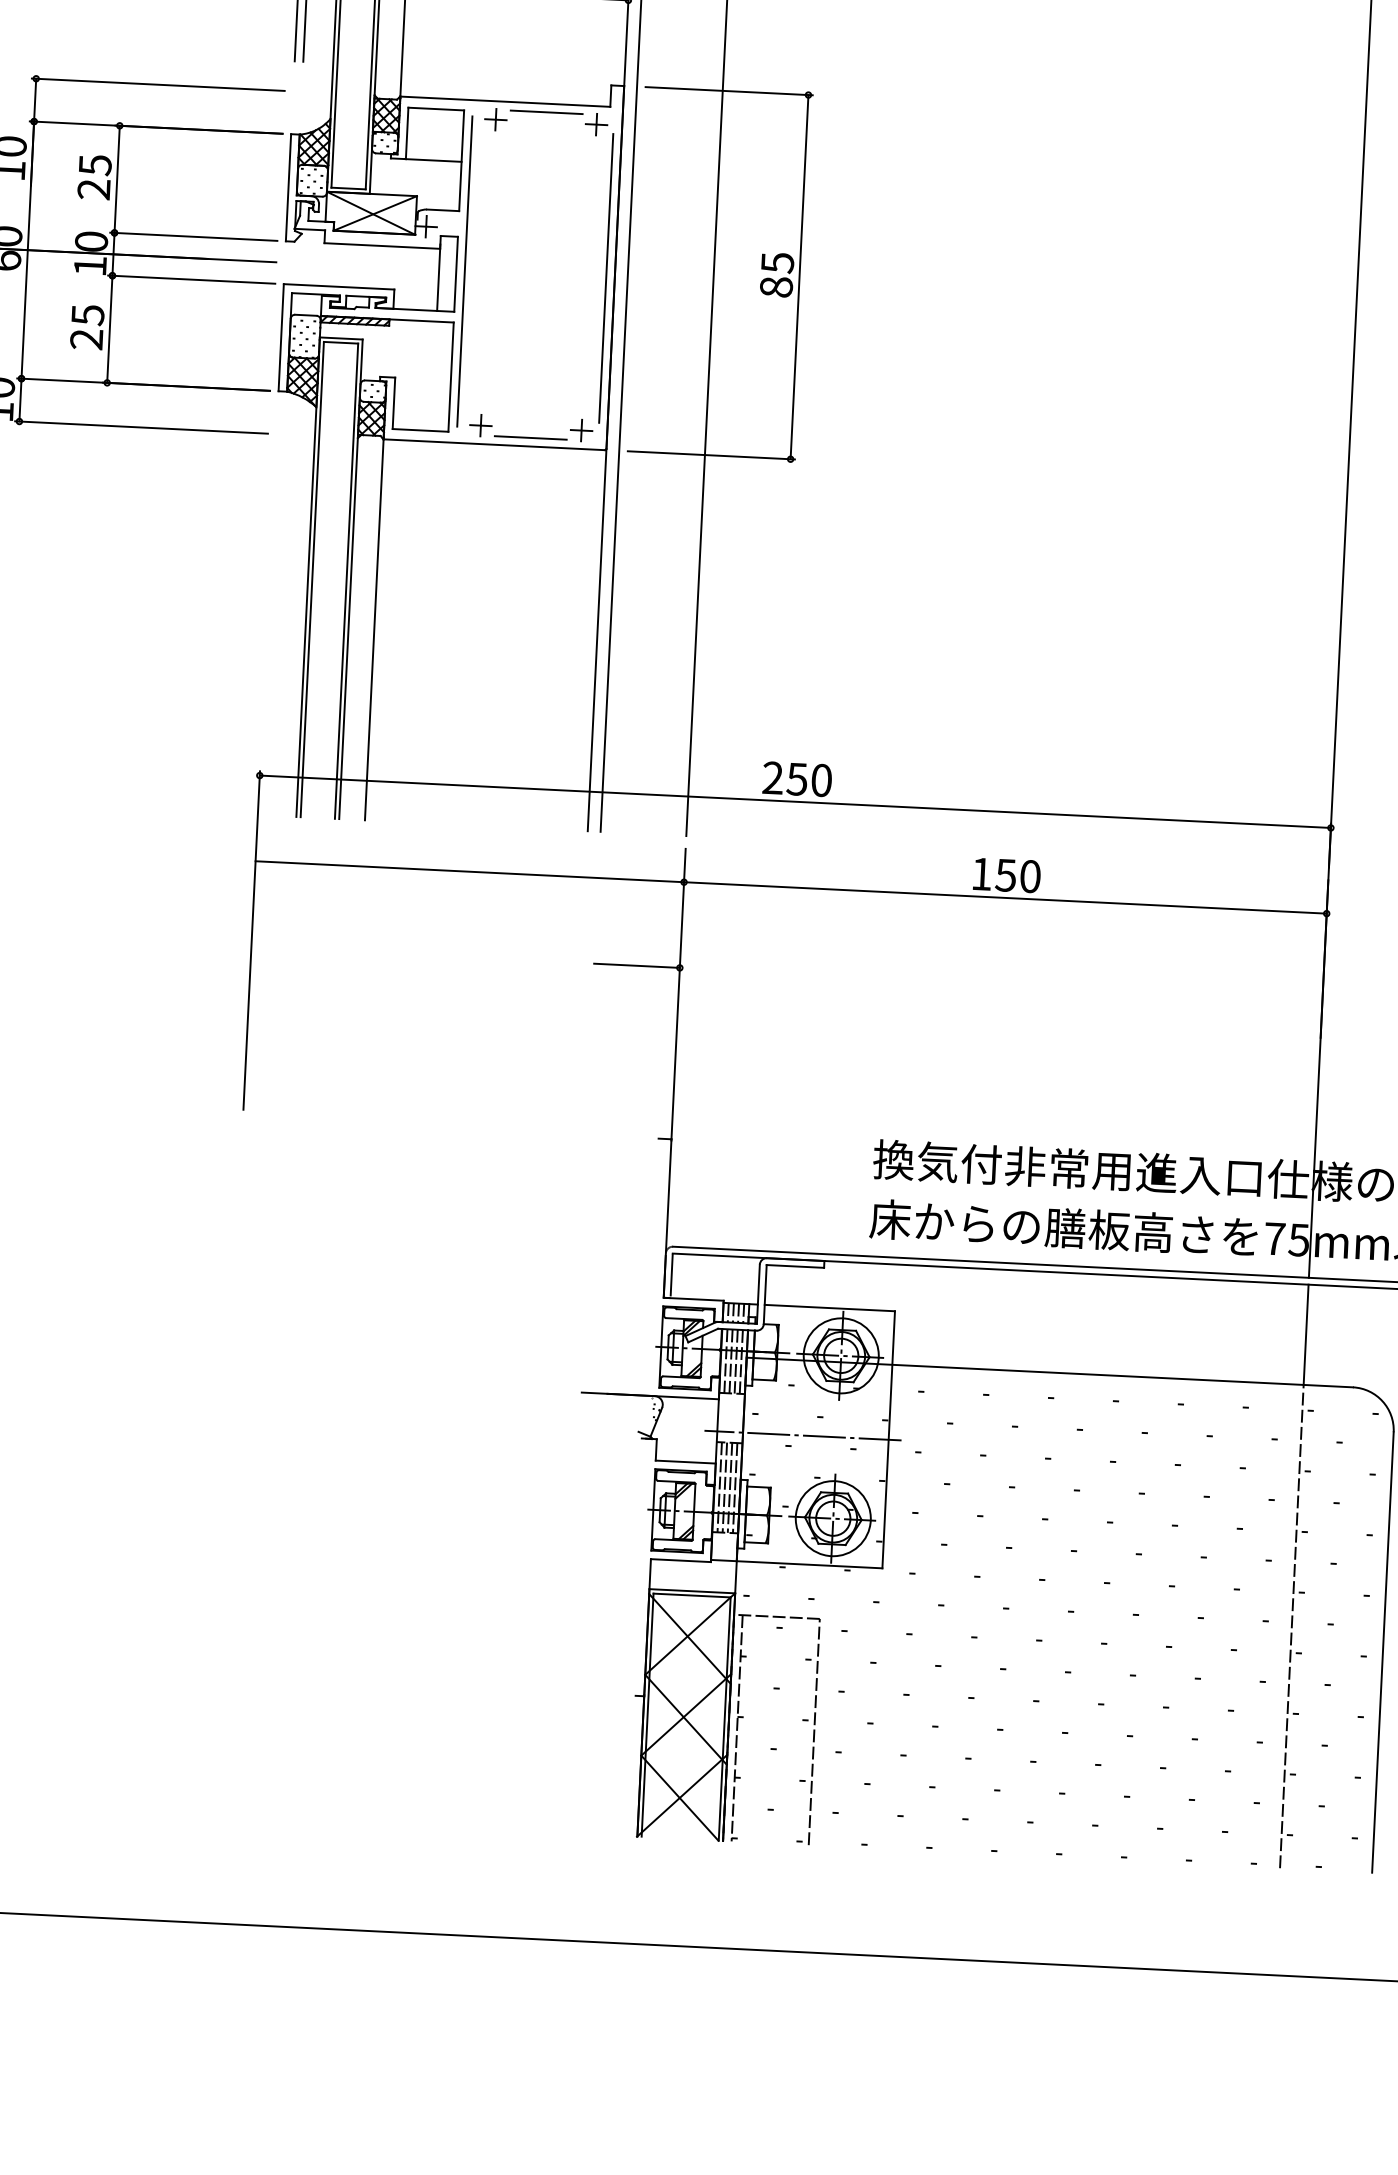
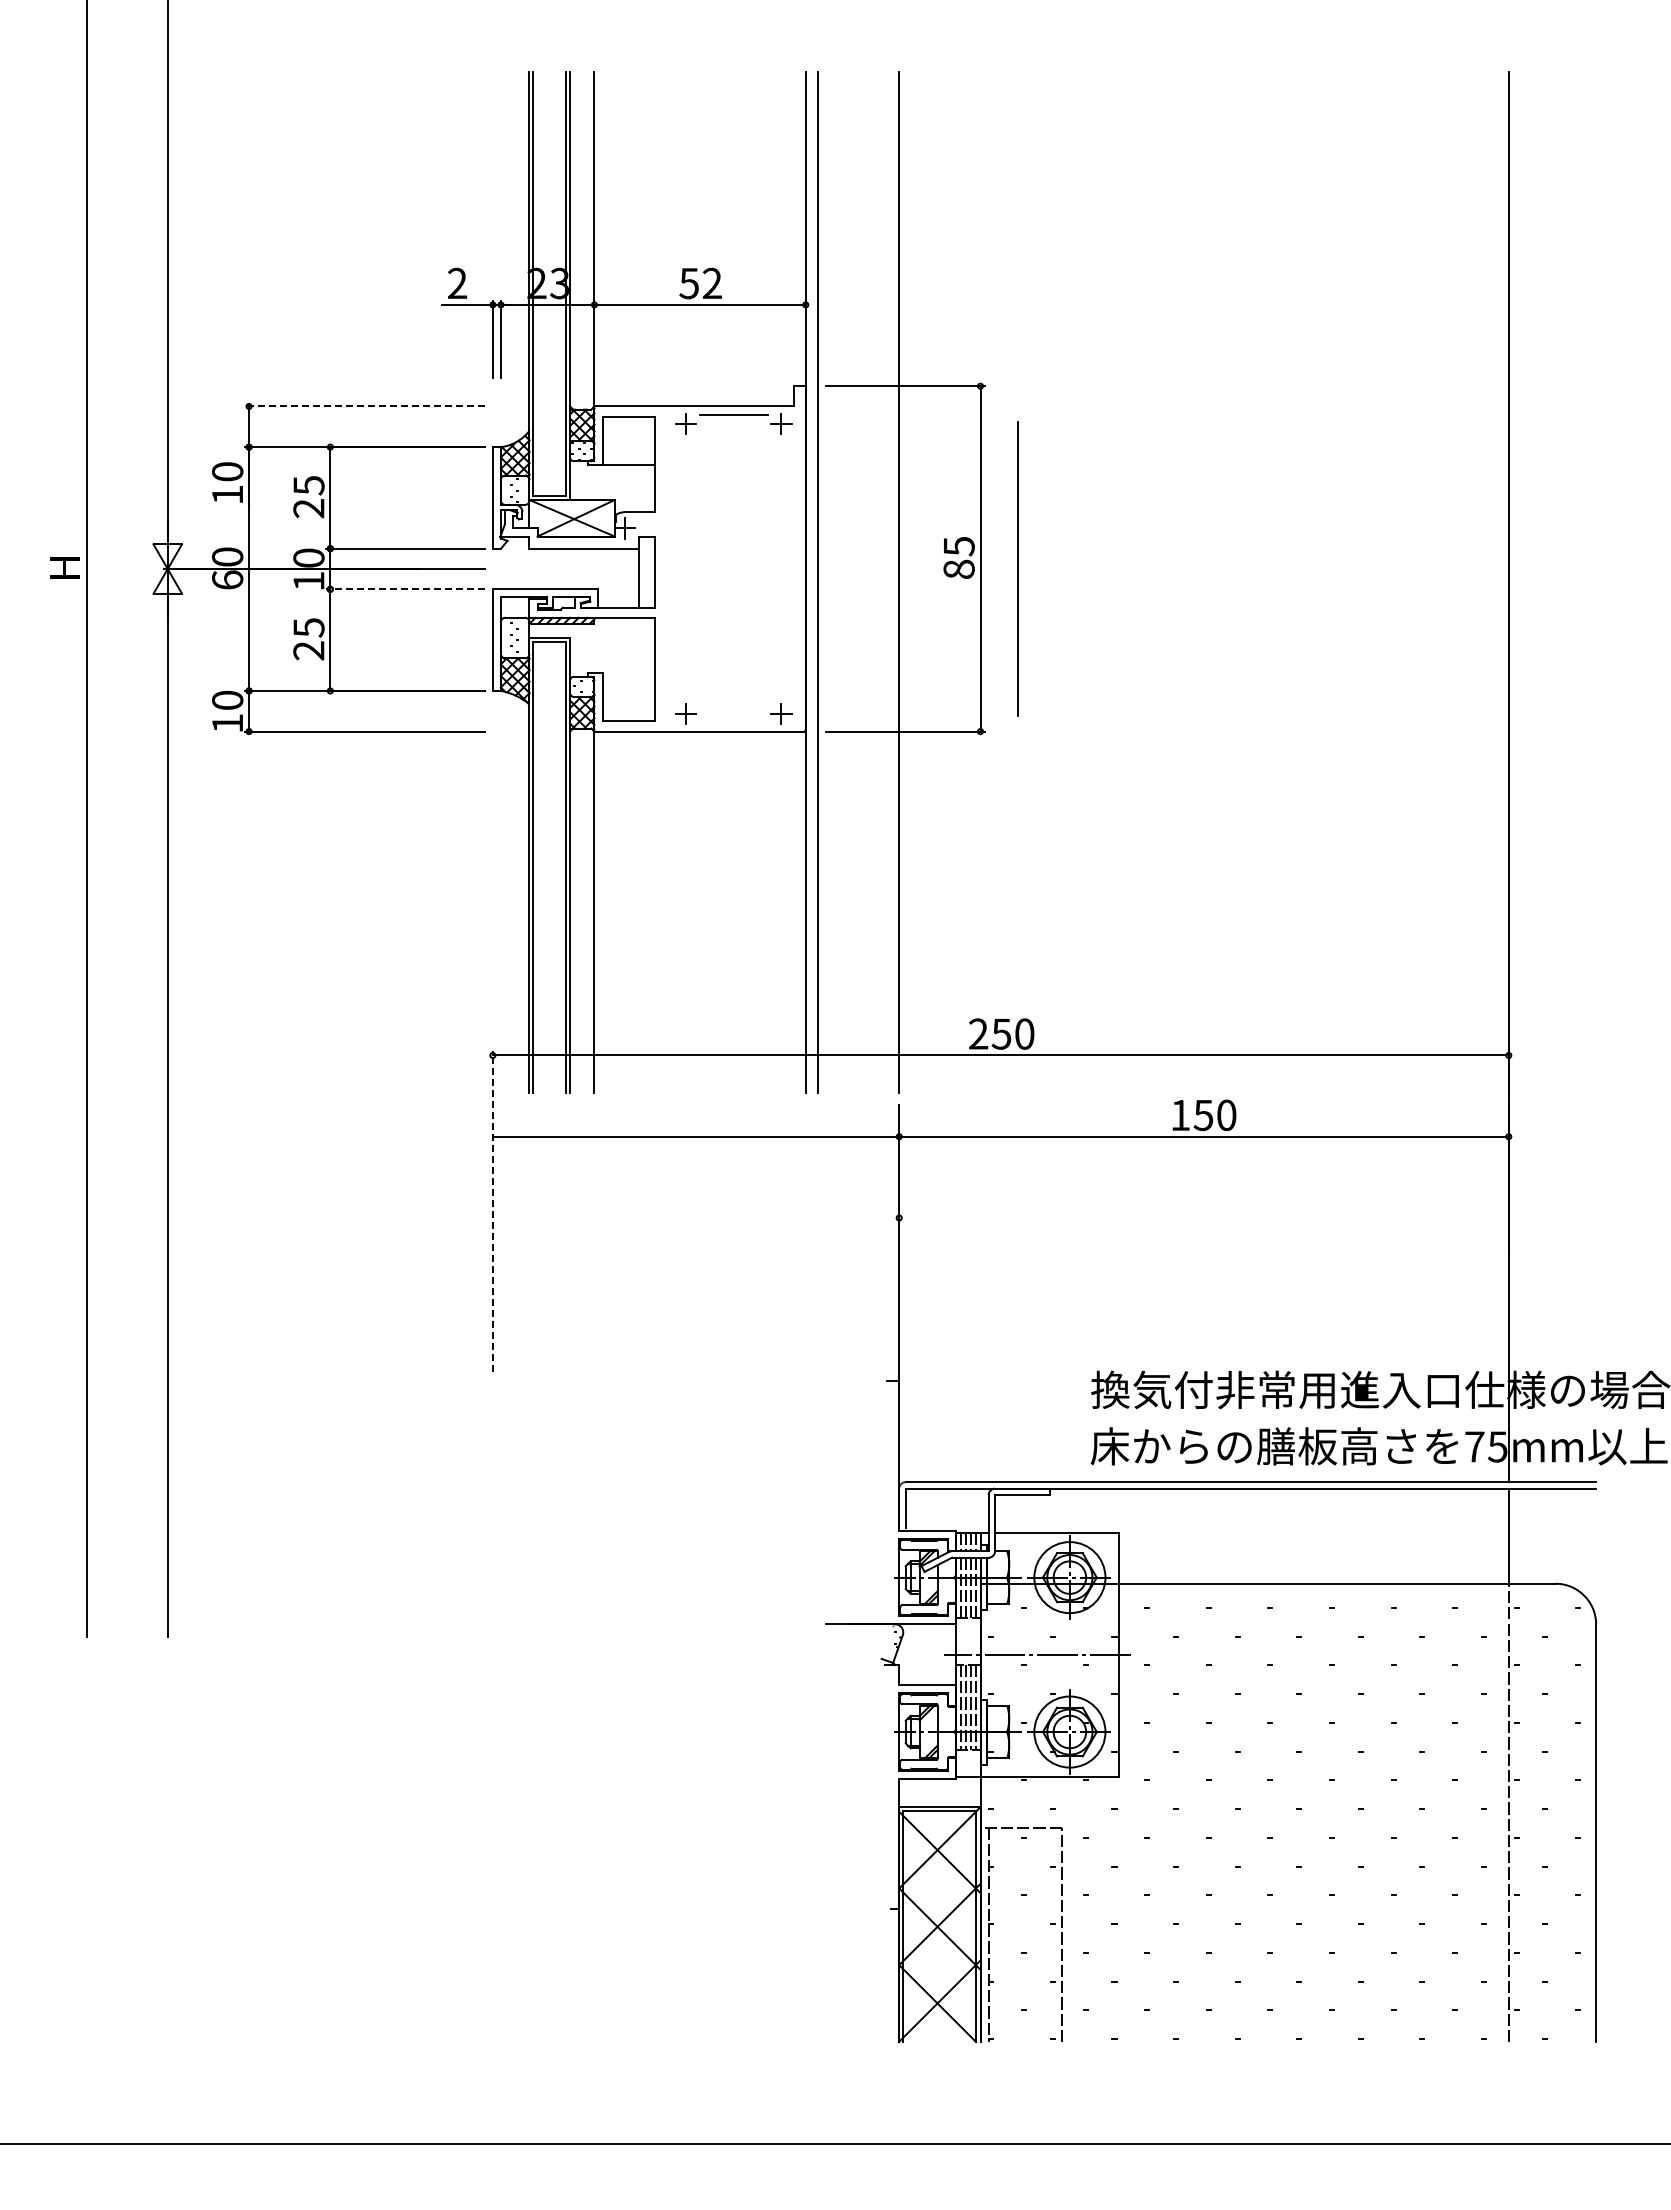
line: (157, 84) -> (364, 406), solid -> dashed
line: (464, 270) -> (1017, 568), moved
line: (606, 277) -> (797, 568), removed
line: (191, 279) -> (405, 589), solid -> dashed
line: (530, 436) -> (733, 722), removed
line: (251, 940) -> (492, 1211), solid -> dashed
line: (636, 966) -> (858, 1218), removed

